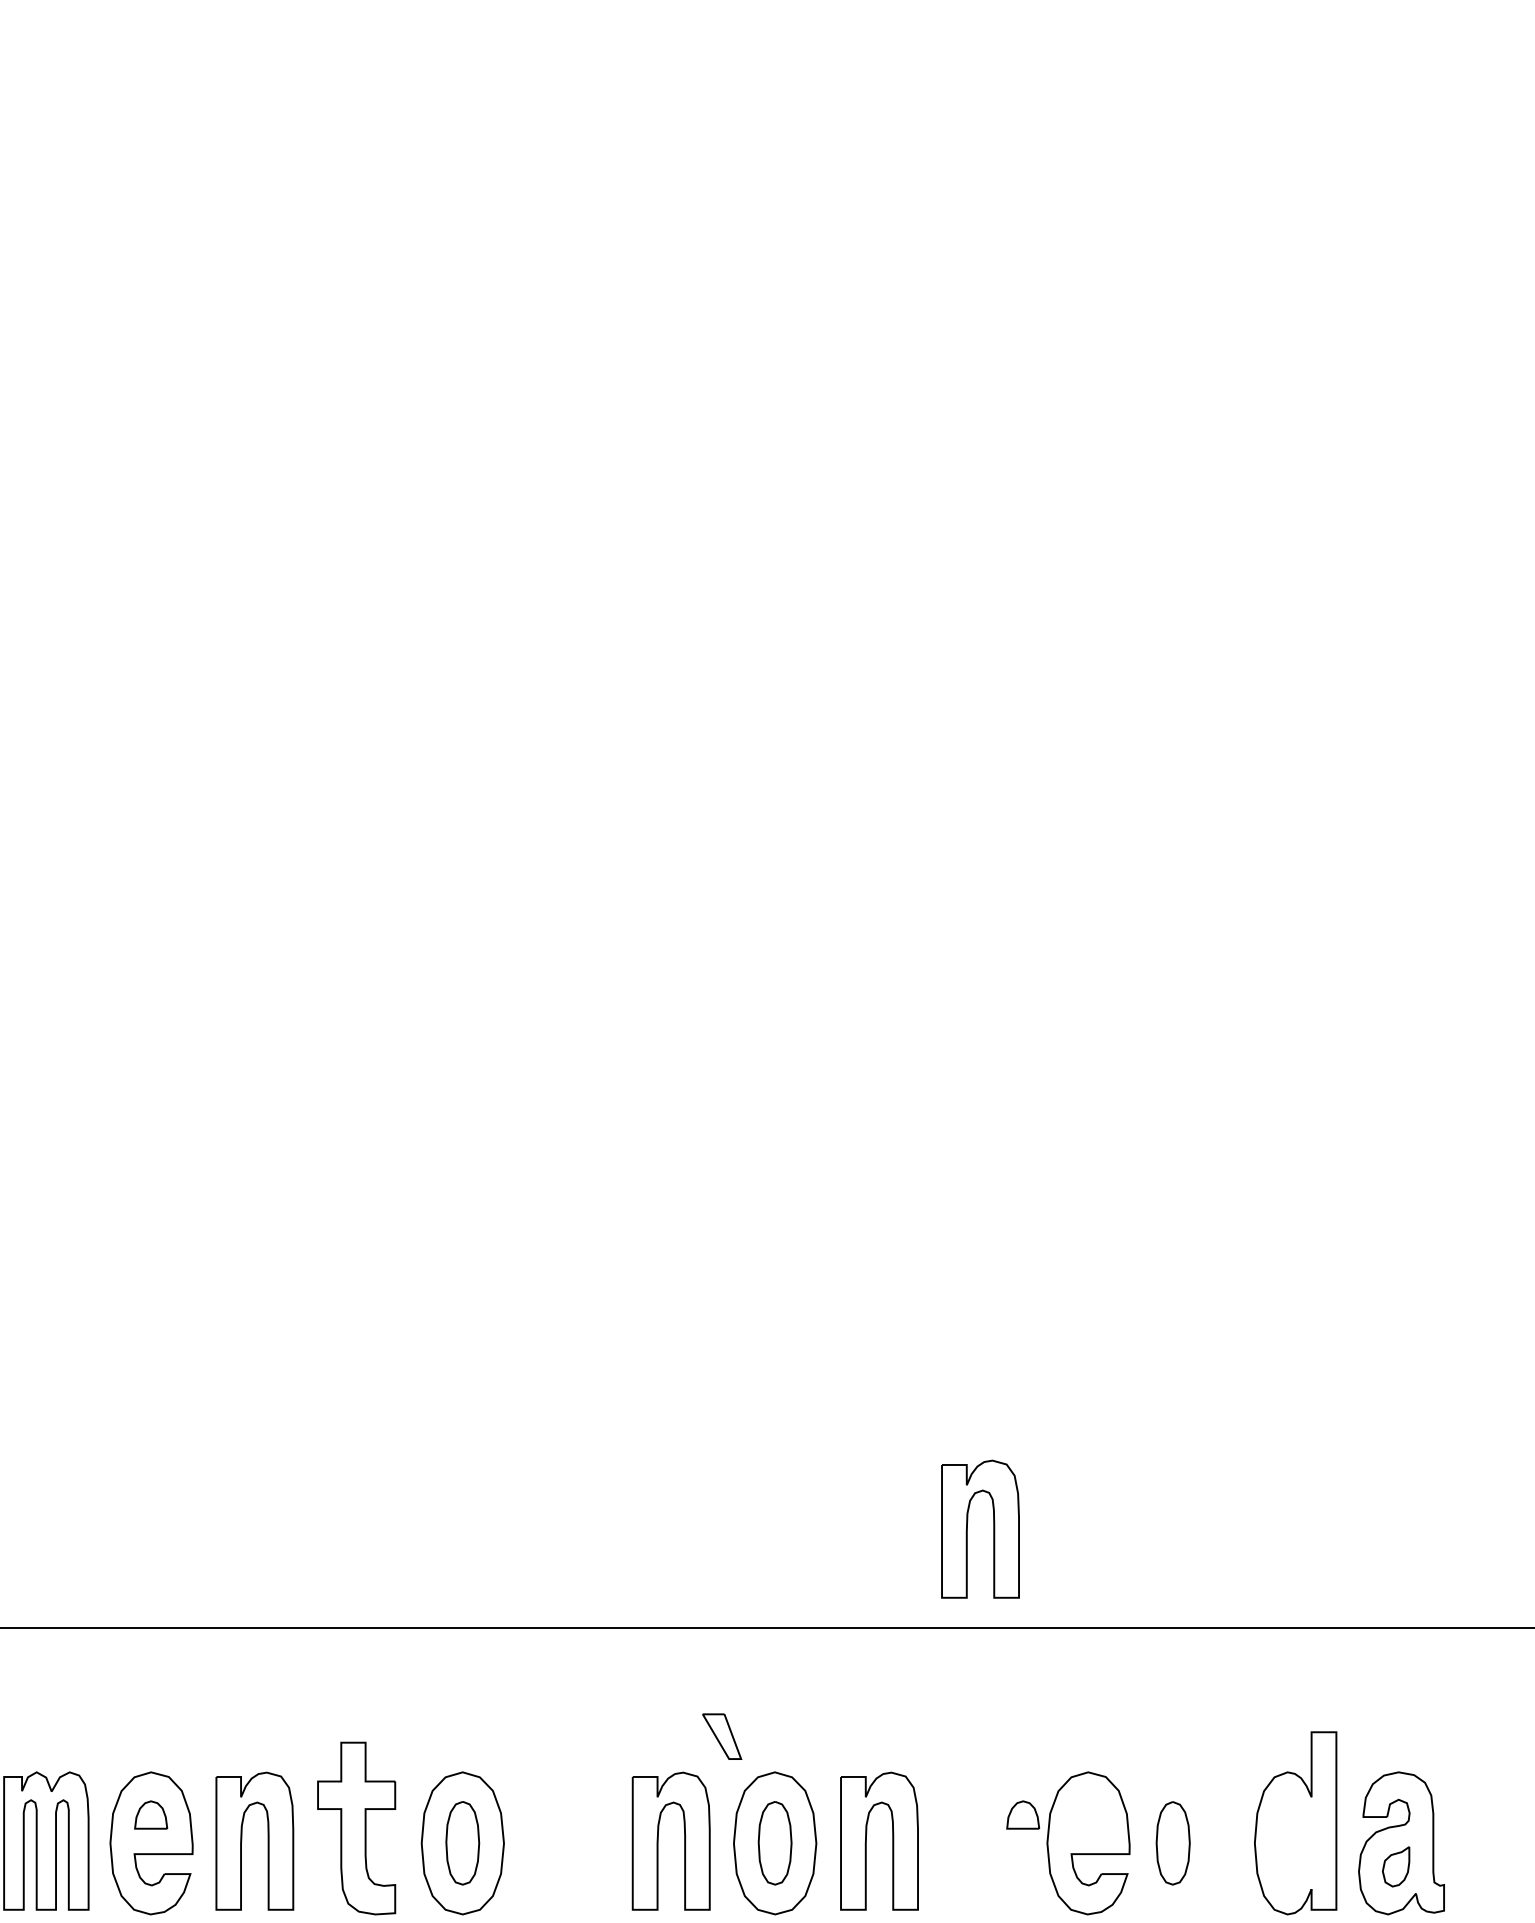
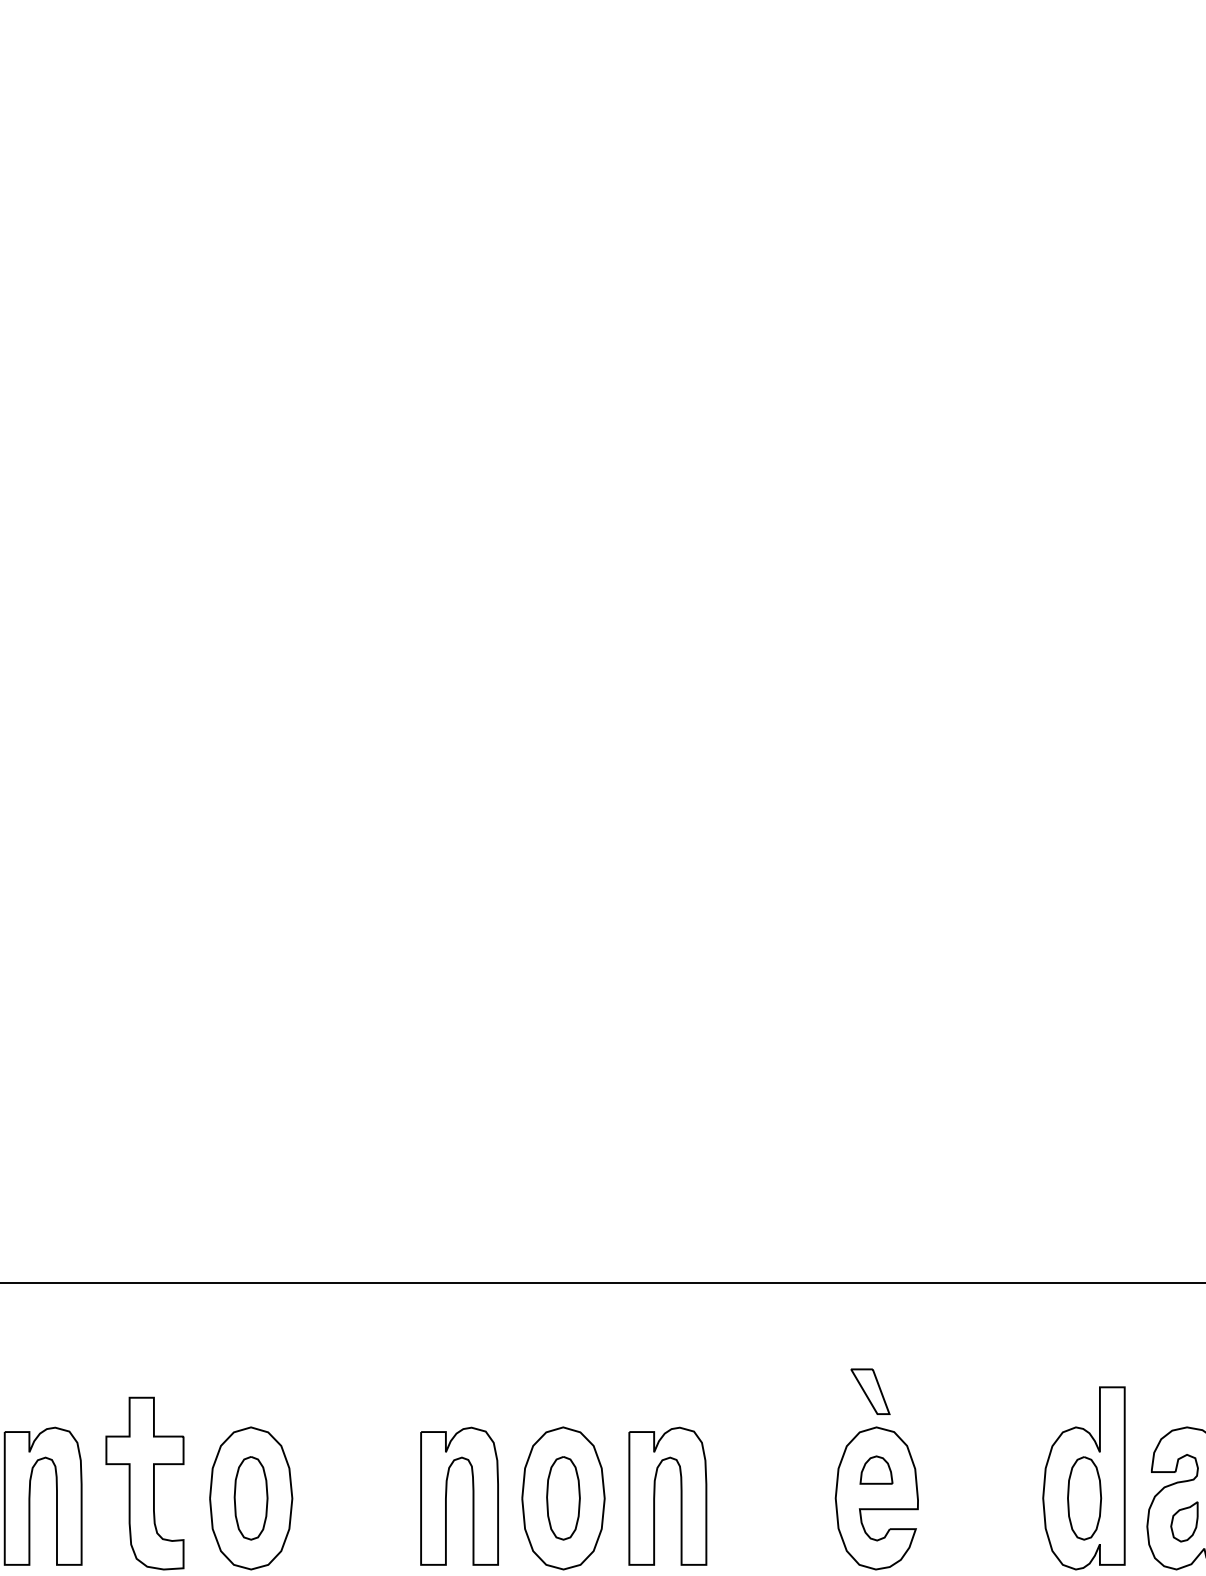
part: (967, 1528) -> (755, 1183), removed
part: (722, 1736) -> (870, 1391), moved
part: (1023, 1814) -> (876, 1469), moved
part: (1172, 1843) -> (1083, 1498), moved

